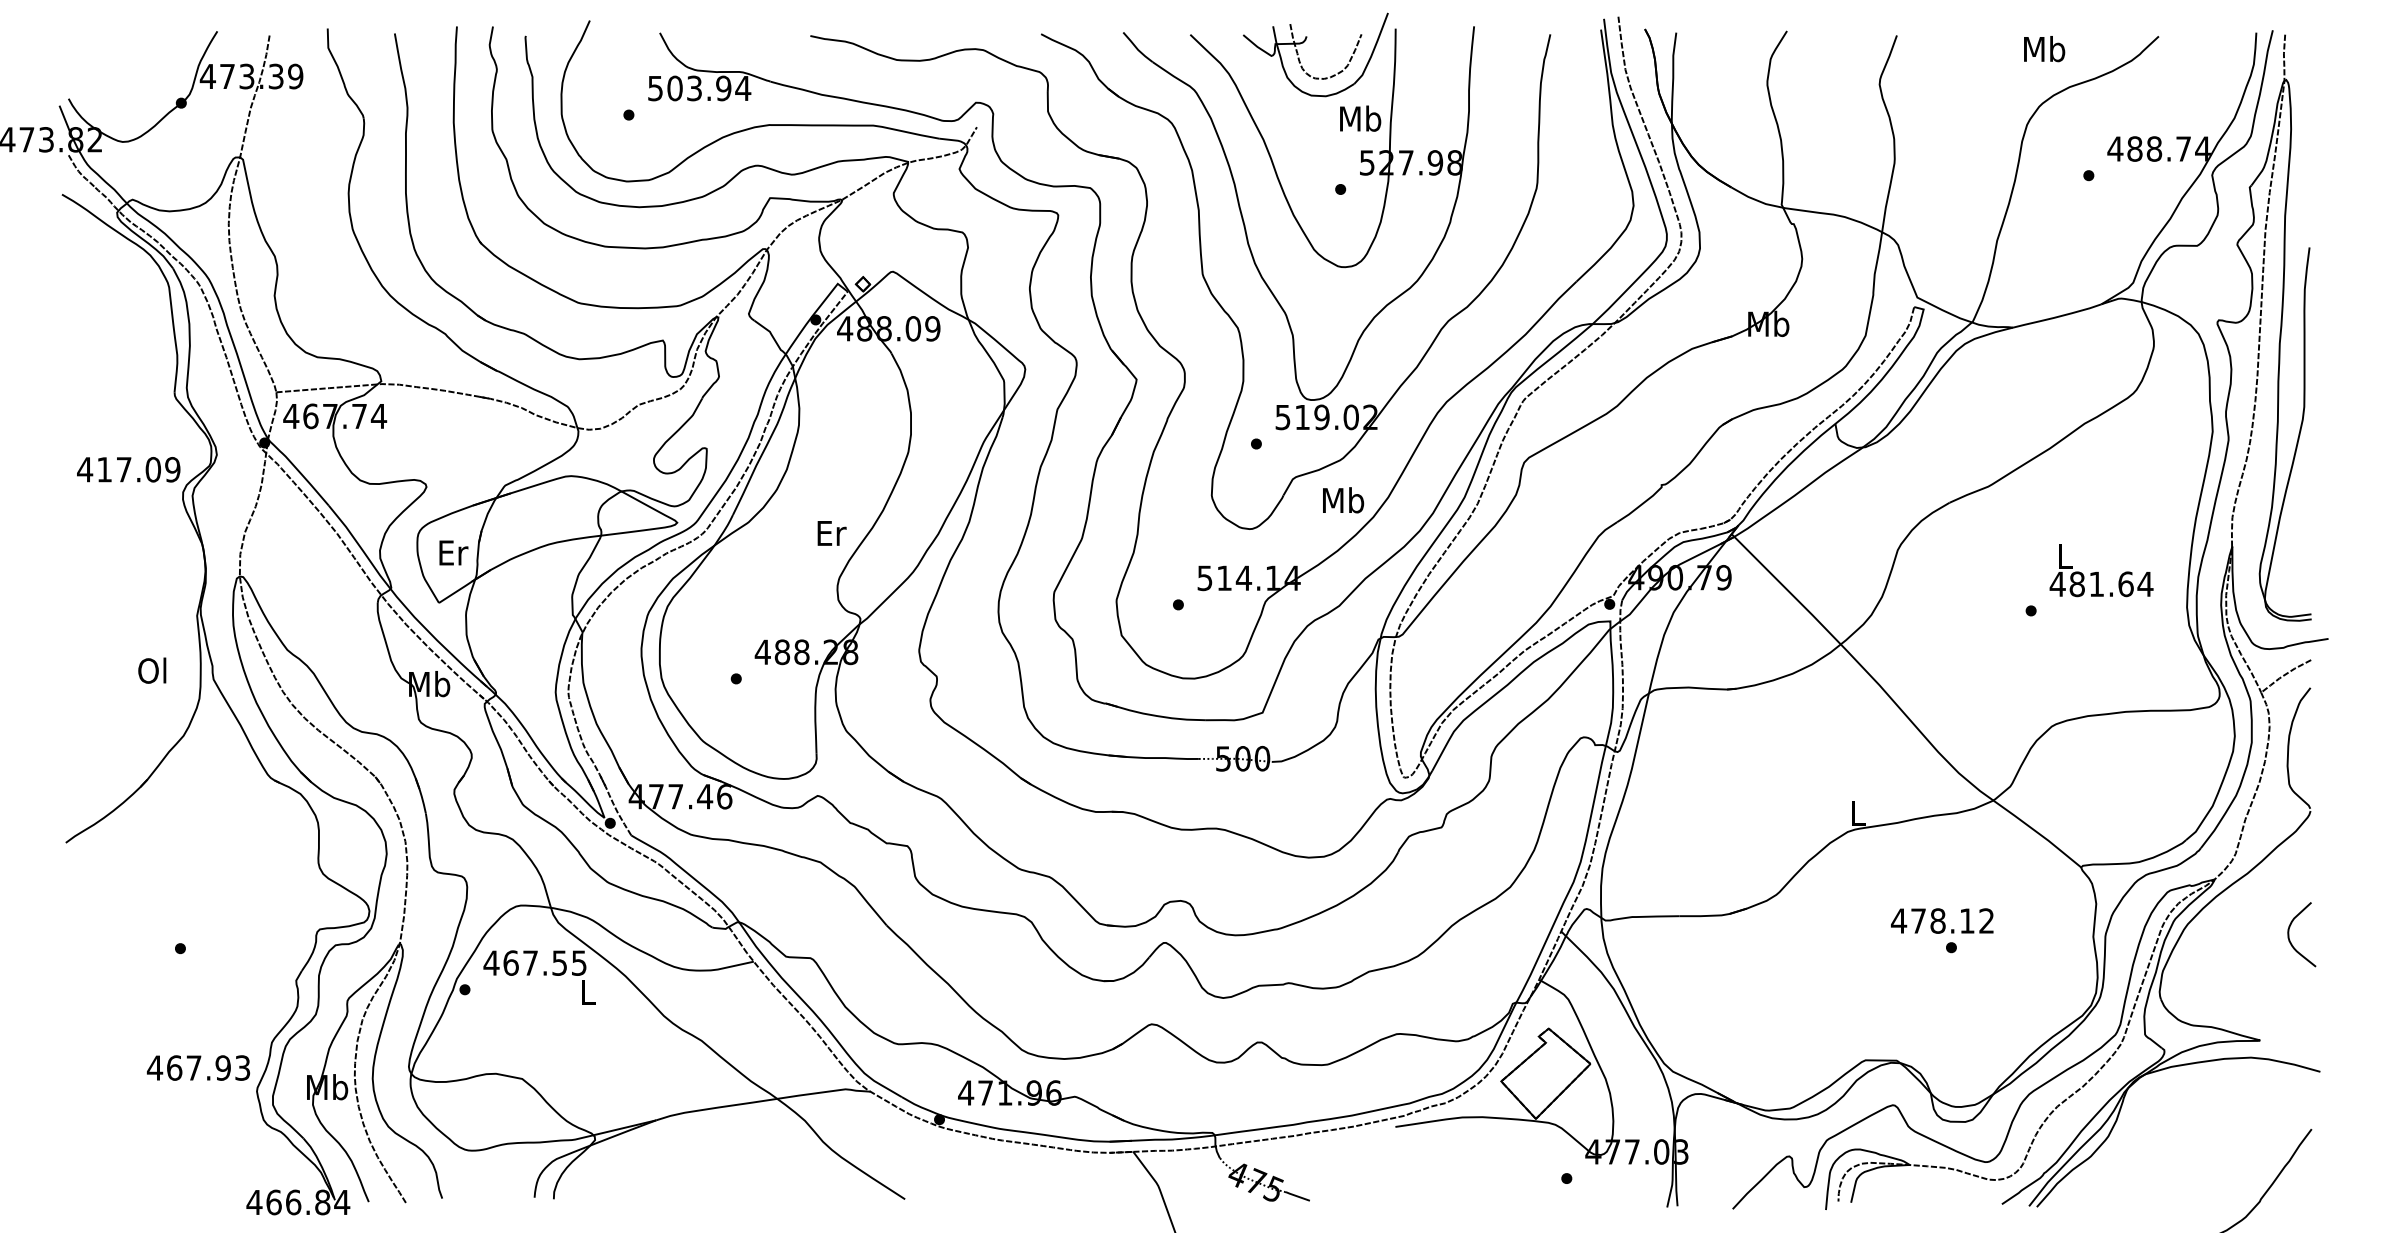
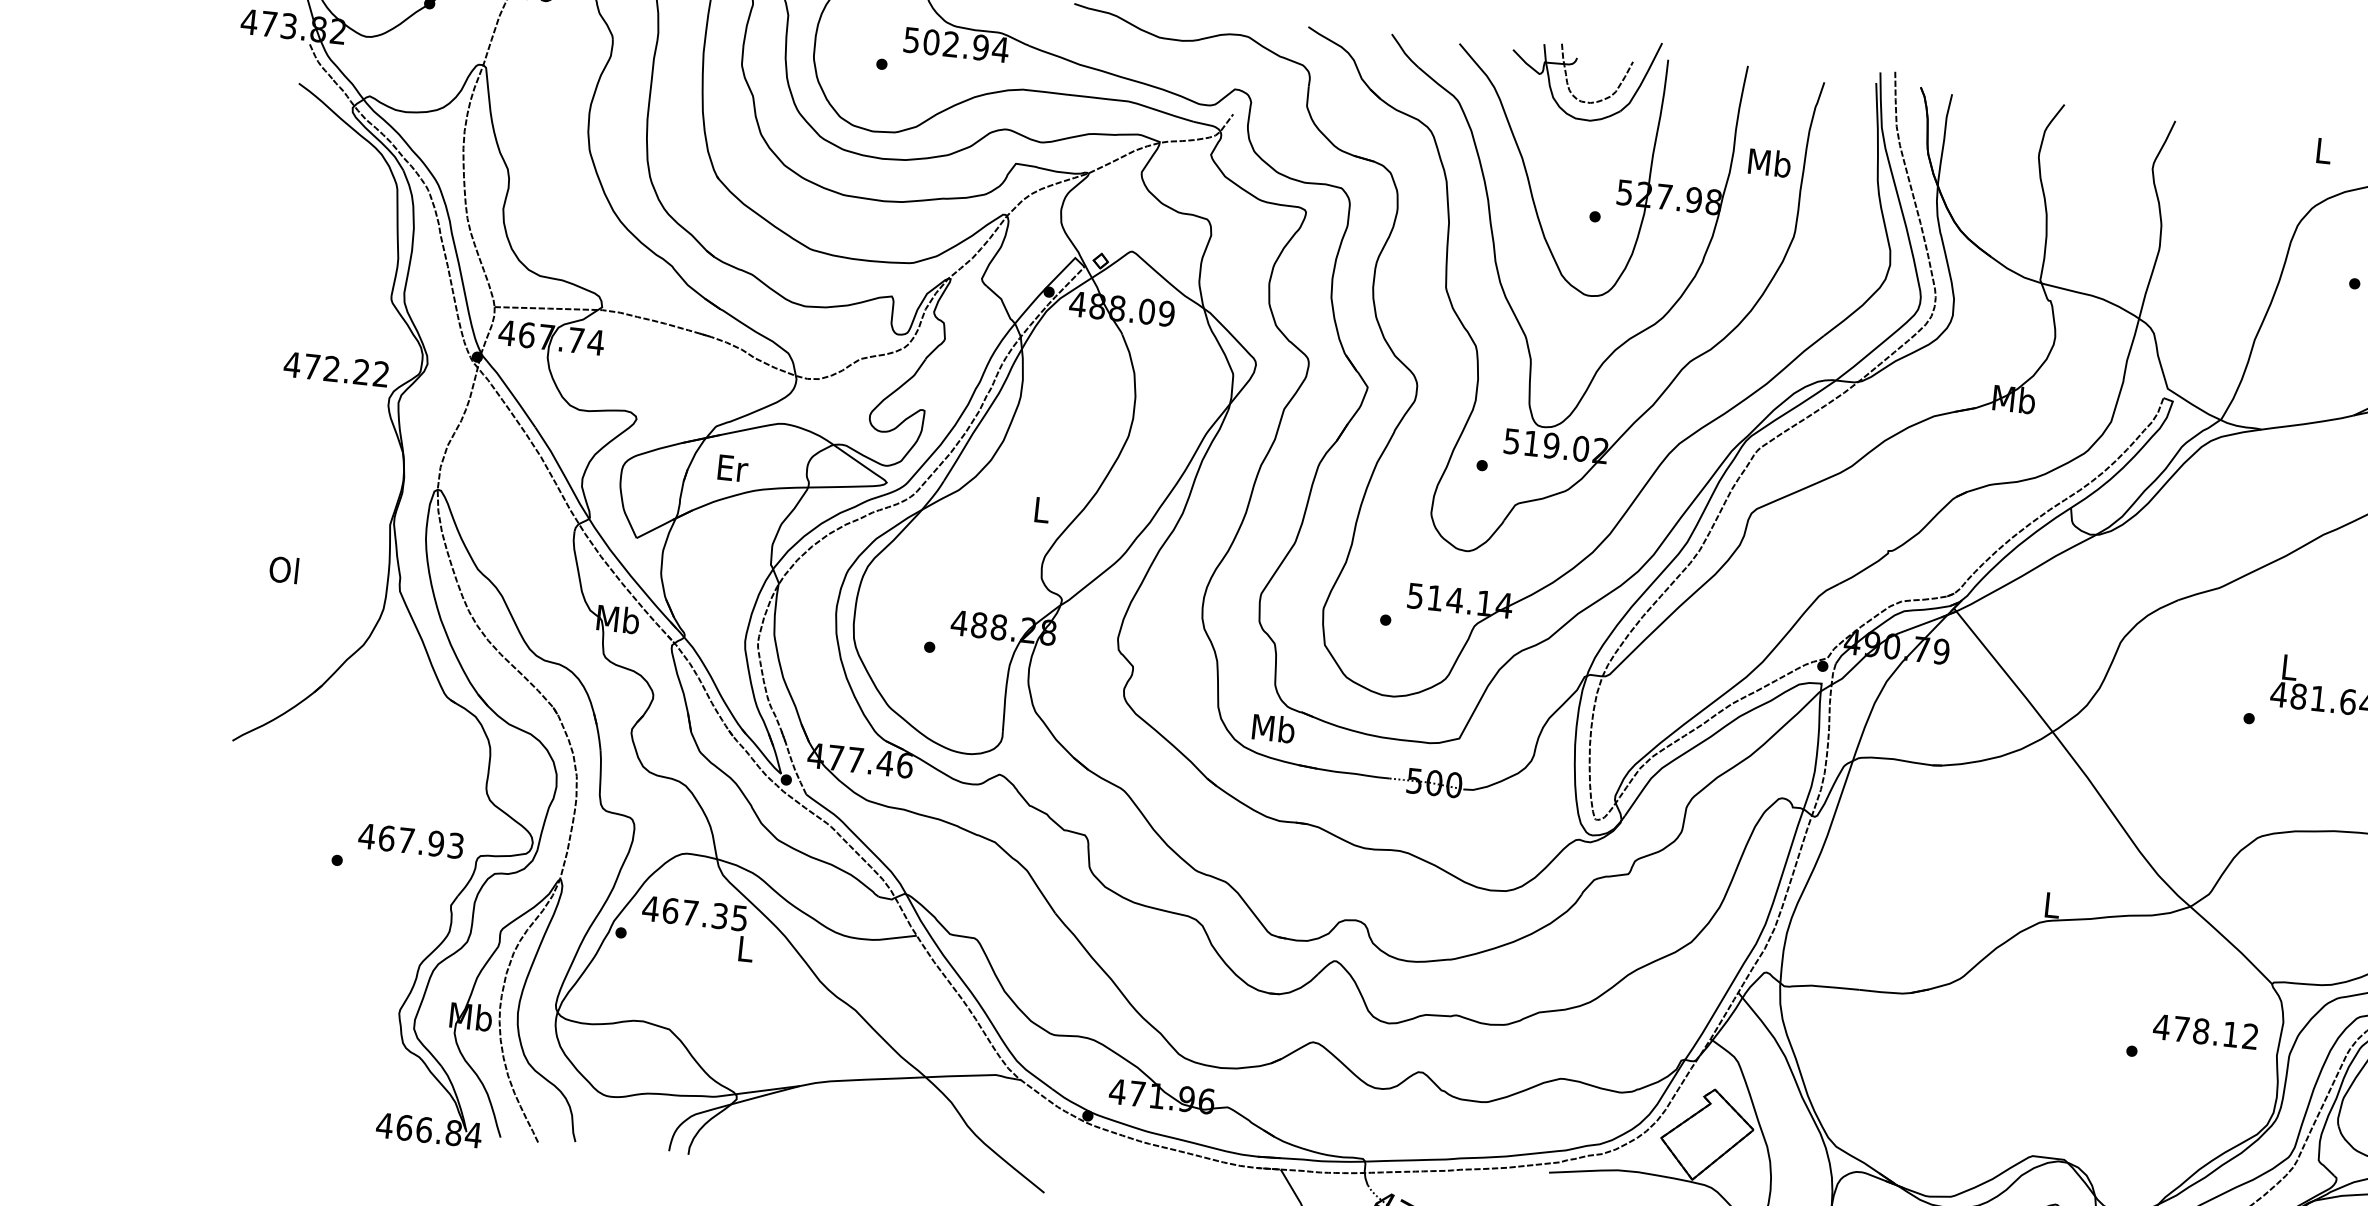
text: (2044, 49) -> (2323, 151), Mb -> L
text: (694, 88) -> (951, 44), 503.94 -> 502.94
text: (1360, 118) -> (1769, 162), moved
text: (138, 469) -> (346, 370), 417.09 -> 472.22
text: (1343, 500) -> (1273, 728), moved
text: (831, 533) -> (1041, 510), Er -> L
text: (453, 552) -> (732, 468), moved
text: (152, 670) -> (284, 569), moved
text: (1942, 920) -> (2205, 1031), moved
text: (560, 962) -> (720, 915), 467.55 -> 467.35
text: (198, 1067) -> (411, 840), moved

